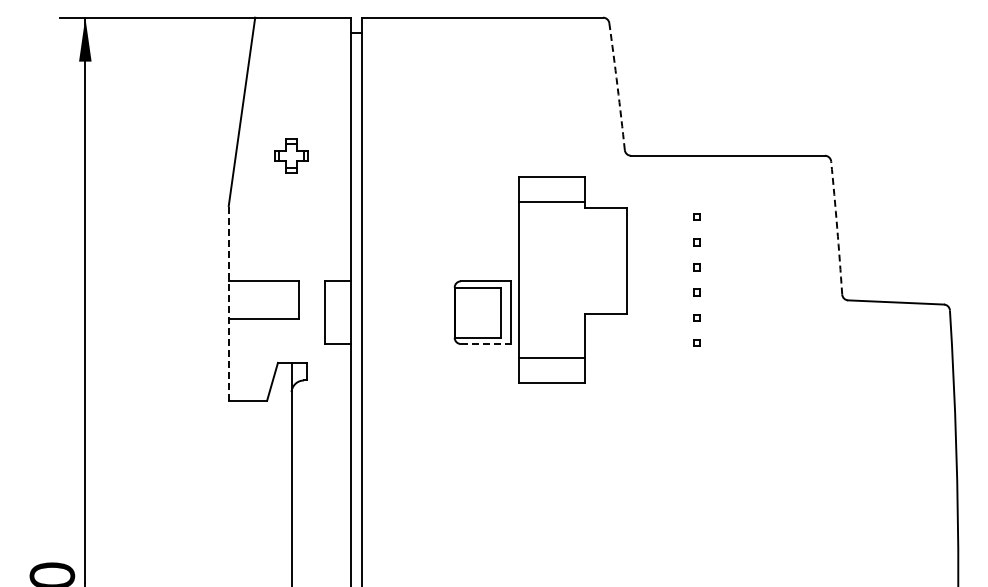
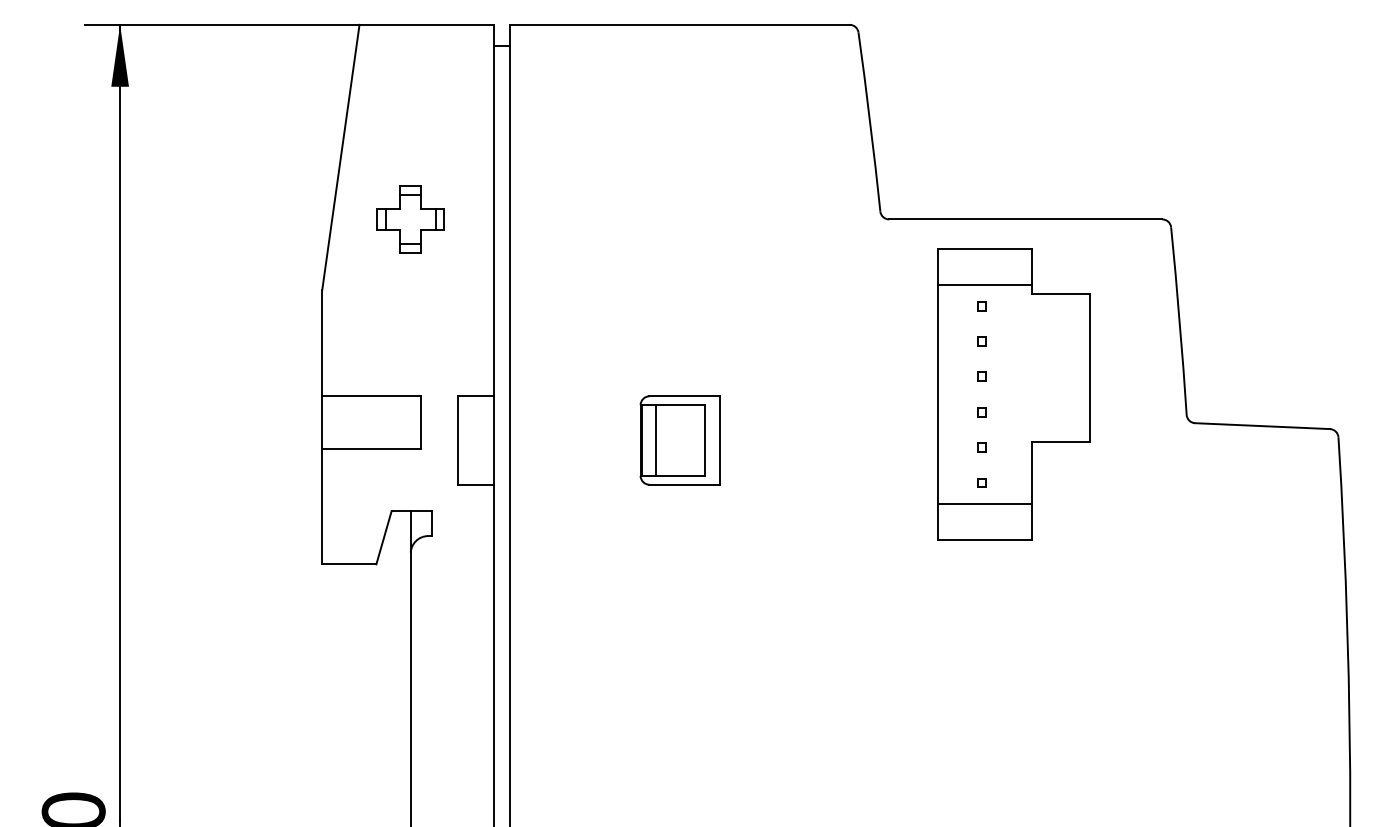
arc: (617, 86) -> (870, 121), dashed -> solid
part: (291, 155) -> (410, 219), size x1.43
arc: (837, 227) -> (1180, 320), dashed -> solid
part: (572, 279) -> (1013, 393), moved
line: (228, 302) -> (321, 426), dashed -> solid
line: (465, 312) -> (655, 440), added
line: (486, 344) -> (685, 485), dashed -> solid

